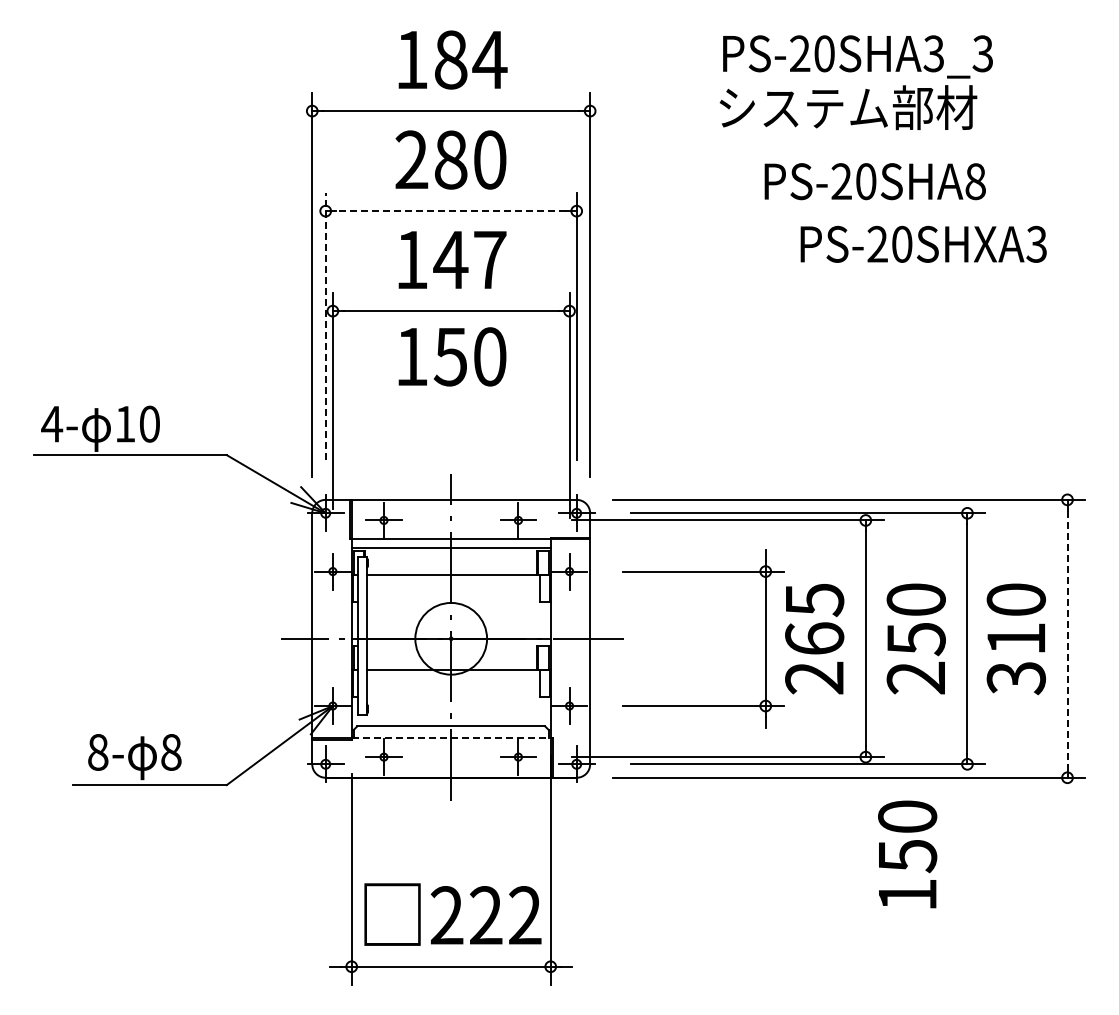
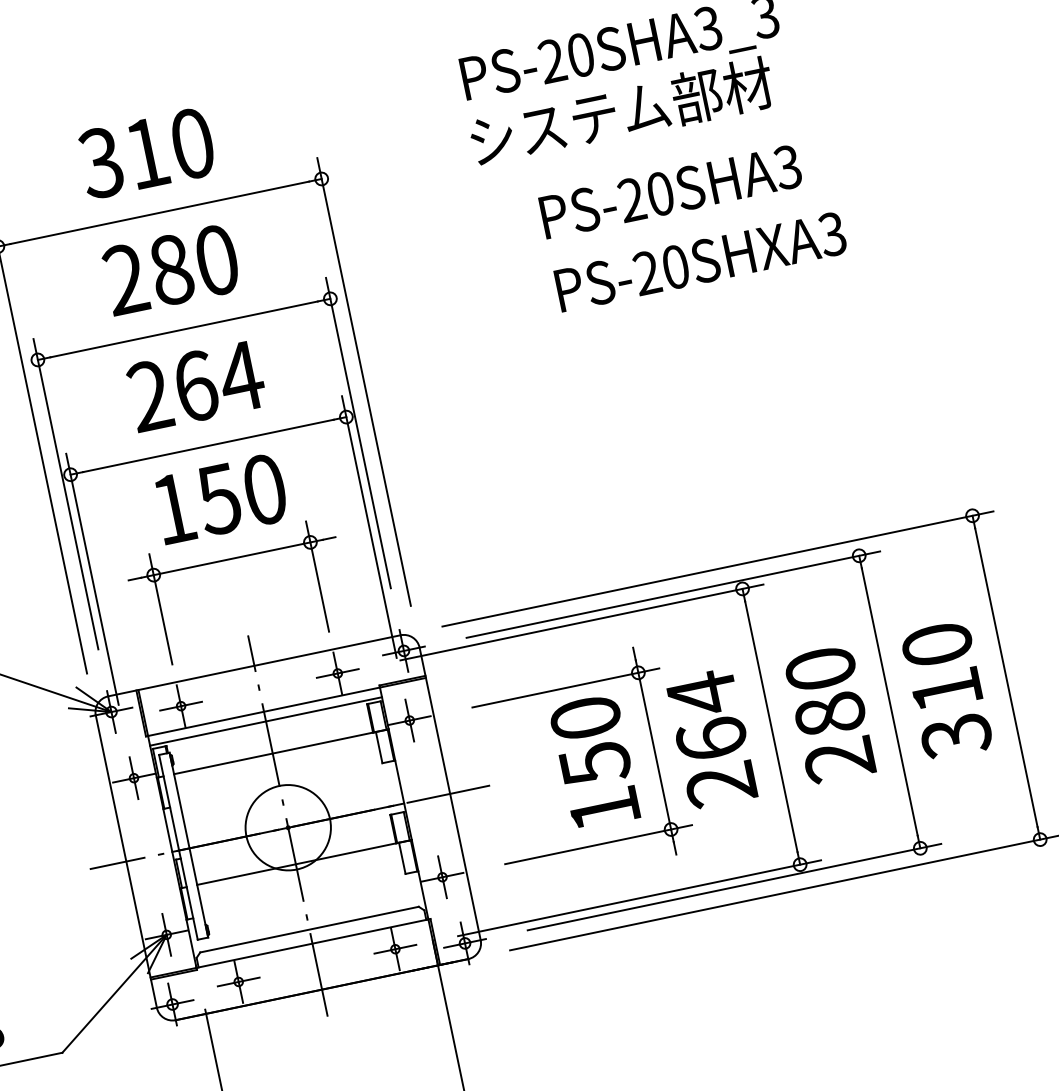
text: (450, 59) -> (146, 152), 184 -> 310
text: (975, 181) -> (787, 167), PS-20SHA8 -> PS-20SHA3
line: (451, 211) -> (184, 329), dashed -> solid
text: (923, 243) -> (700, 260), moved
text: (451, 259) -> (196, 385), 147 -> 264
line: (325, 325) -> (65, 493), dashed -> solid
part: (450, 408) -> (231, 559), added
text: (815, 599) -> (703, 693), 265 -> 264
text: (915, 639) -> (829, 715), 250 -> 280
line: (1067, 639) -> (1006, 678), dashed -> solid
line: (451, 738) -> (312, 943), dashed -> solid
text: (907, 854) -> (594, 762), moved

